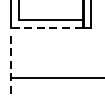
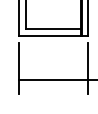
line: (45, 28) -> (49, 36), dashed -> solid
line: (10, 64) -> (18, 68), dashed -> solid
line: (90, 64) -> (88, 68), added

